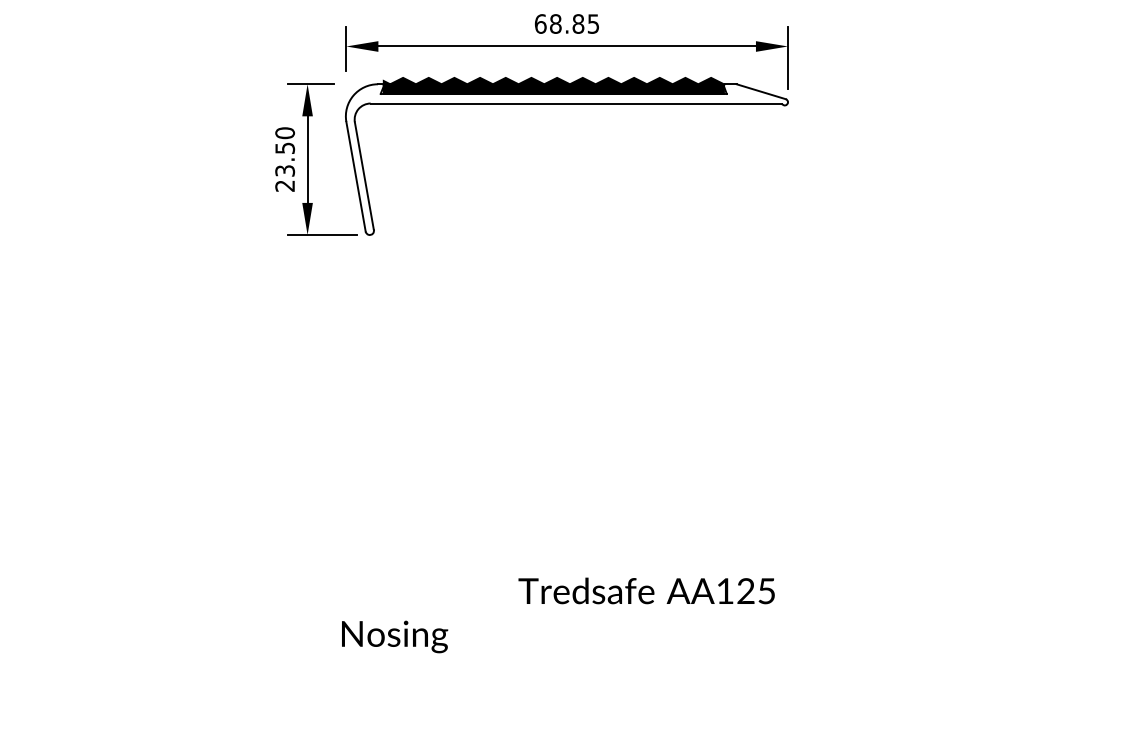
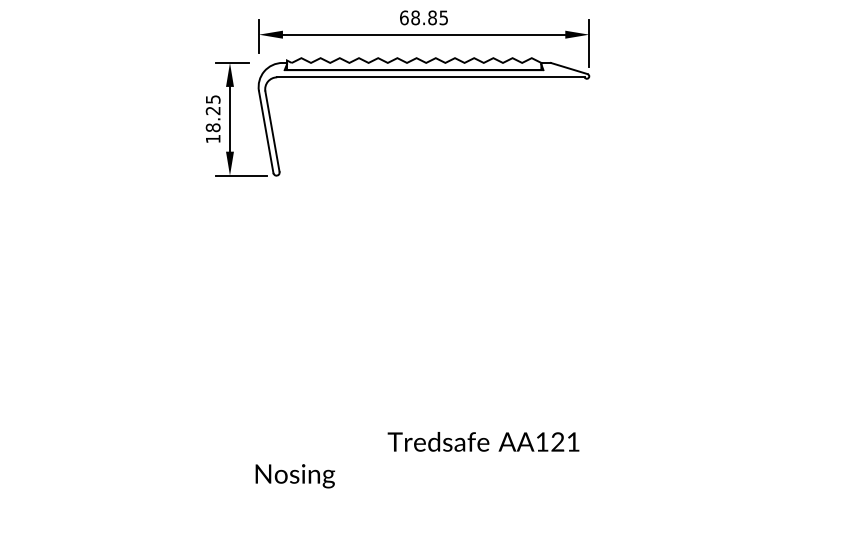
fill: (552, 86) -> (413, 64), removed
text: (284, 159) -> (212, 119), 23.50 -> 18.25
text: (766, 590) -> (573, 441), AA125 -> AA121

